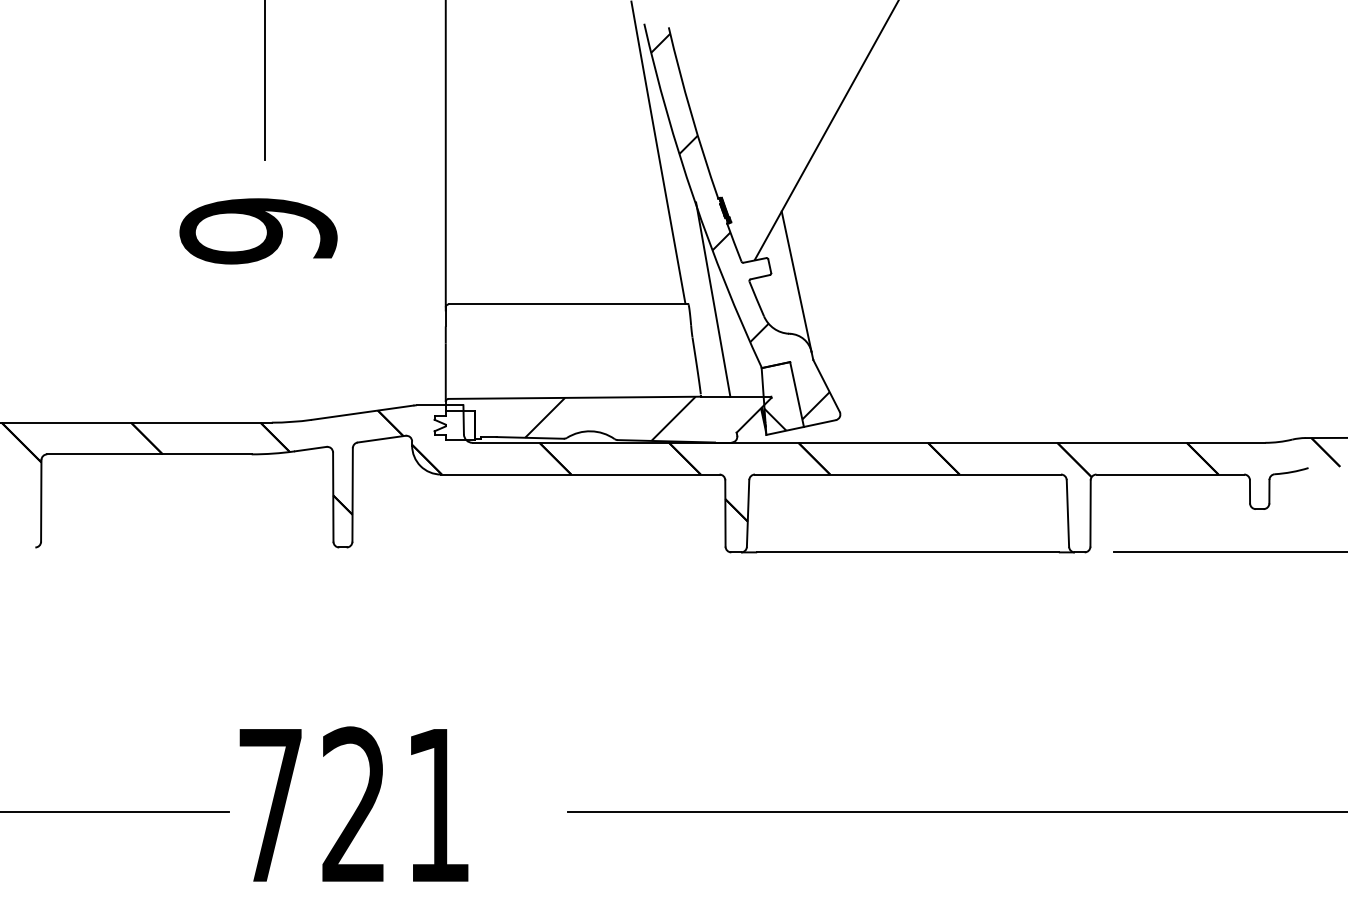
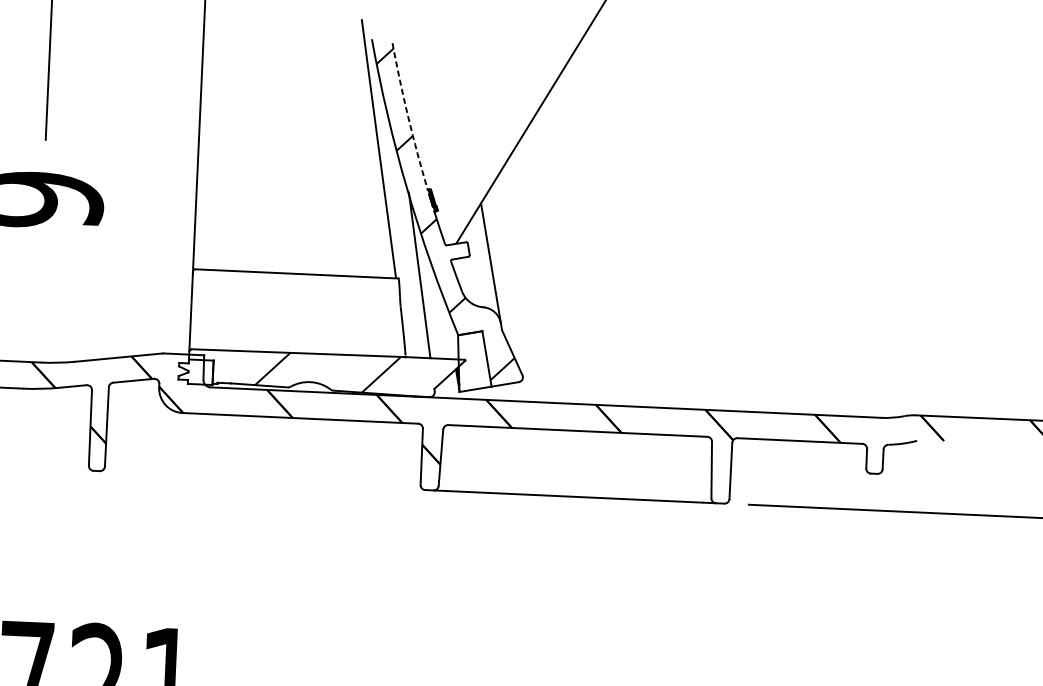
arc: (691, 113) -> (408, 116), solid -> dashed
hatch: (775, 419) -> (467, 379), removed

